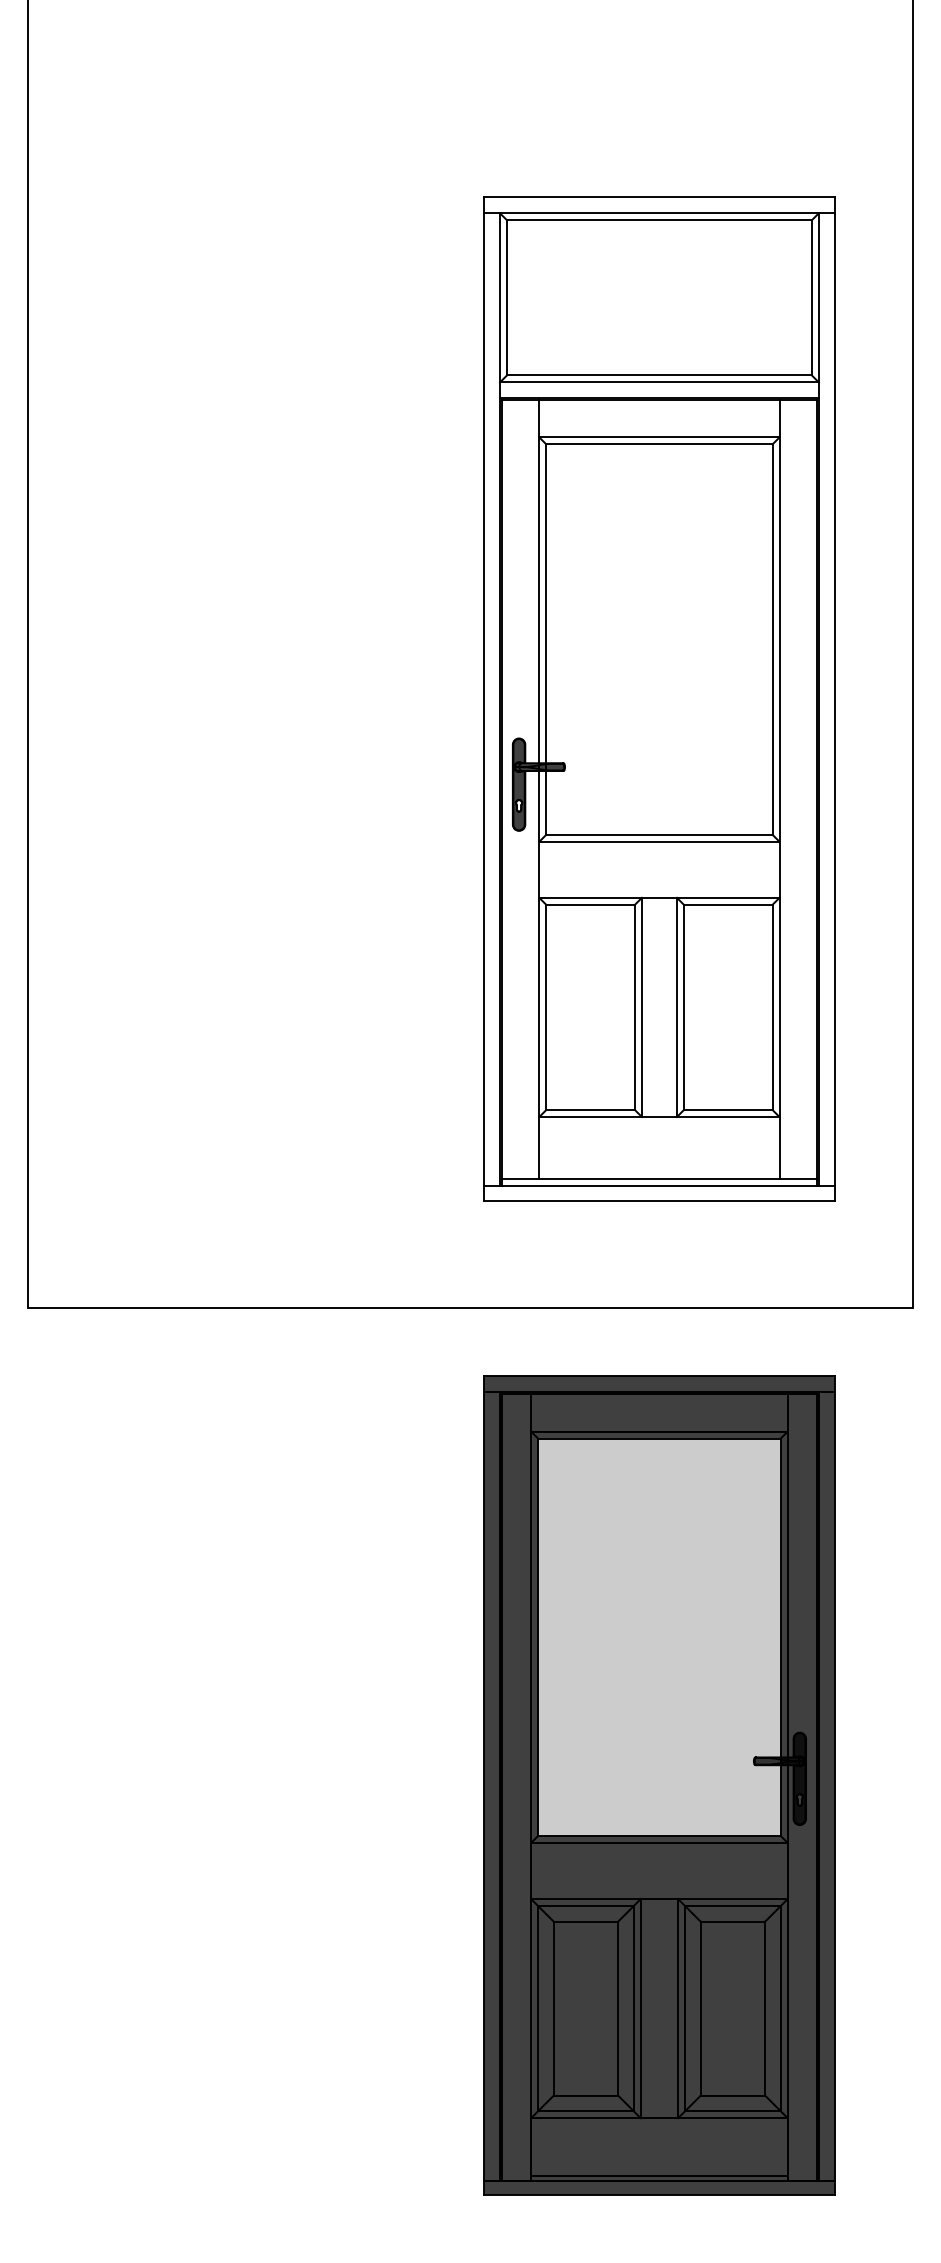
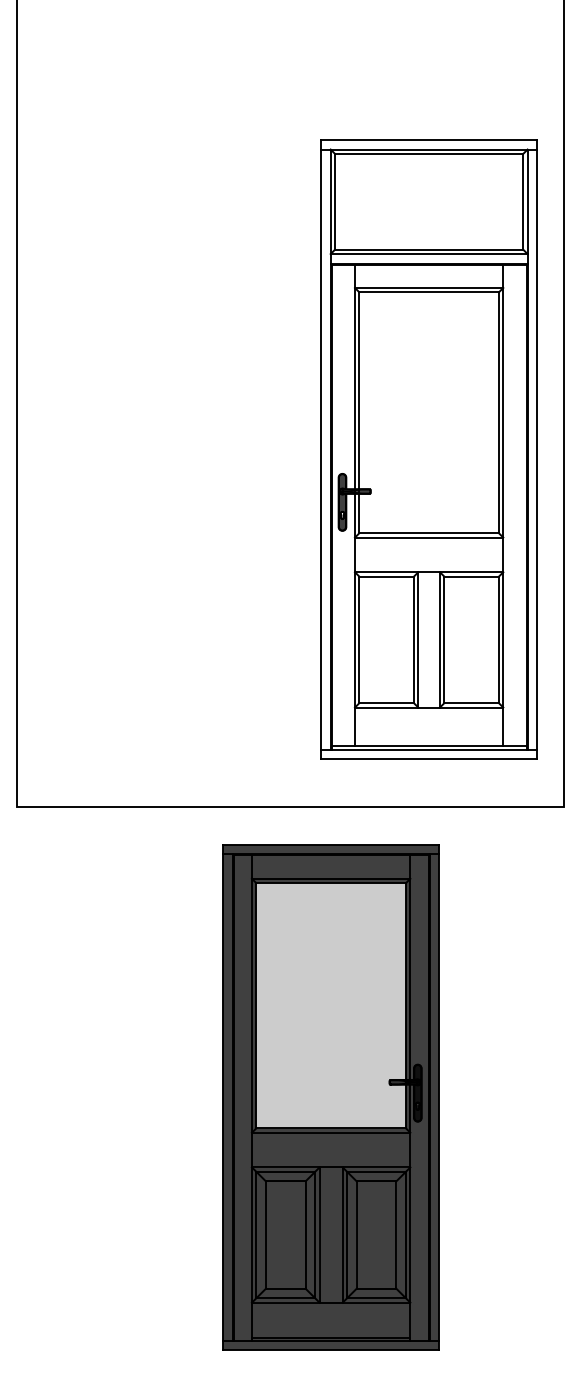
part: (658, 699) -> (428, 449), moved
part: (658, 1785) -> (330, 1097), moved

